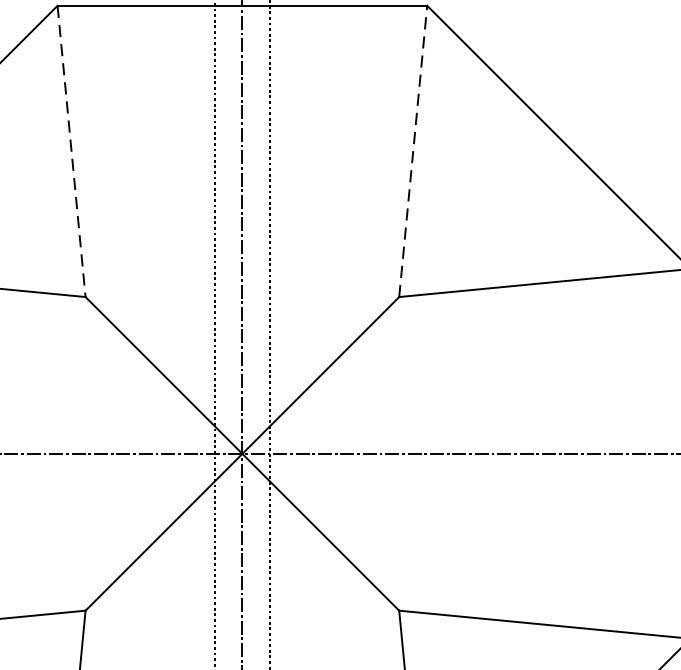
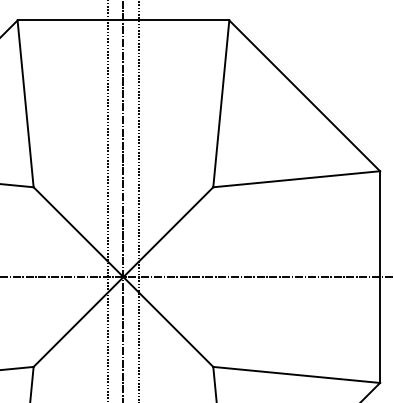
line: (71, 150) -> (25, 103), dashed -> solid
line: (413, 150) -> (221, 103), dashed -> solid

